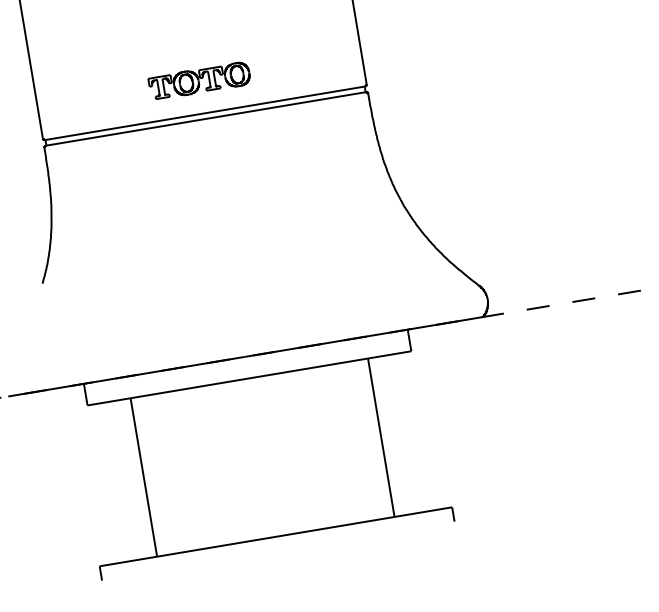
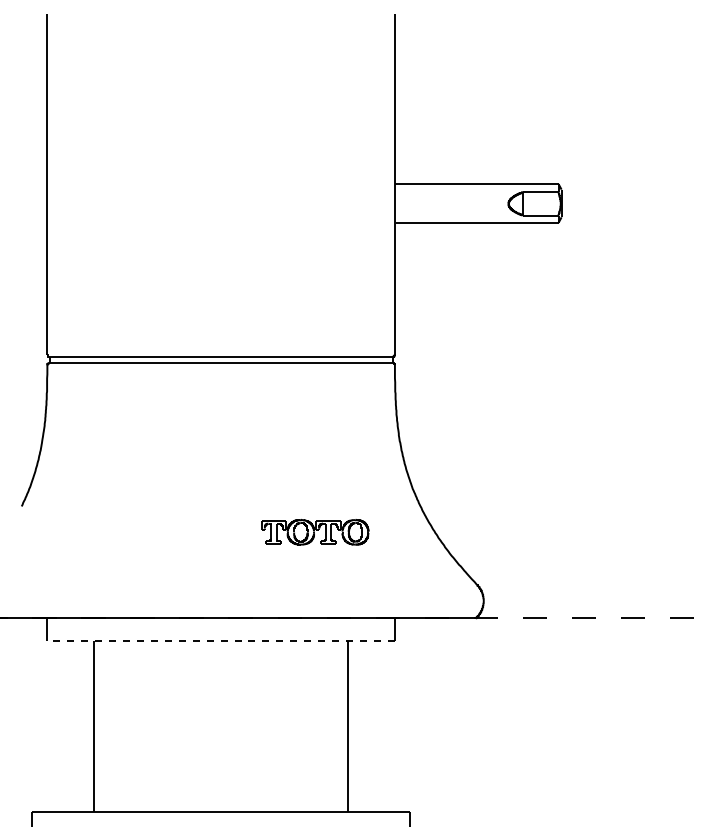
part: (200, 81) -> (315, 532), moved
line: (249, 378) -> (221, 641), solid -> dashed

